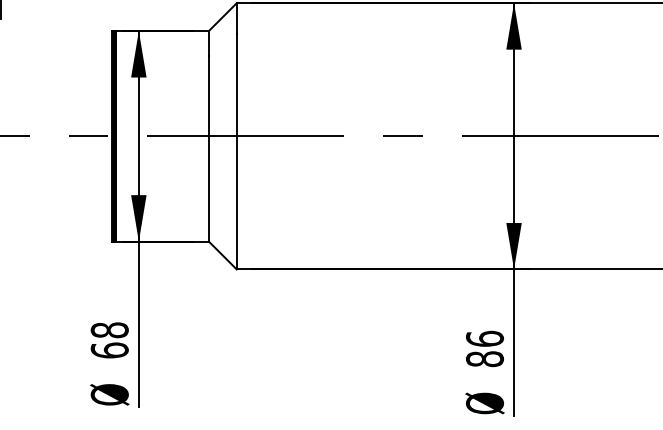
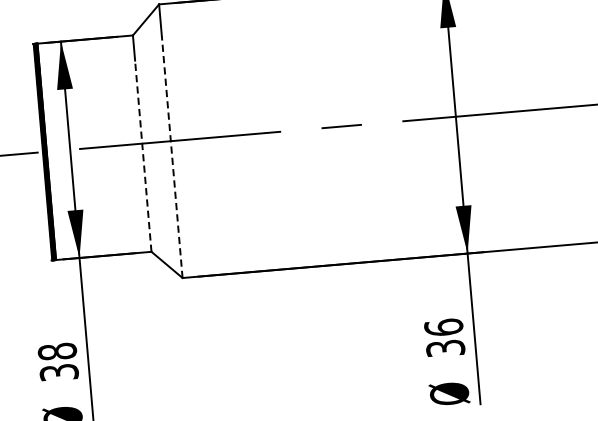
line: (208, 148) -> (142, 156), solid -> dashed
line: (236, 151) -> (171, 156), solid -> dashed
text: (109, 350) -> (58, 372), 68 -> 38
text: (484, 359) -> (445, 348), 86 -> 36

